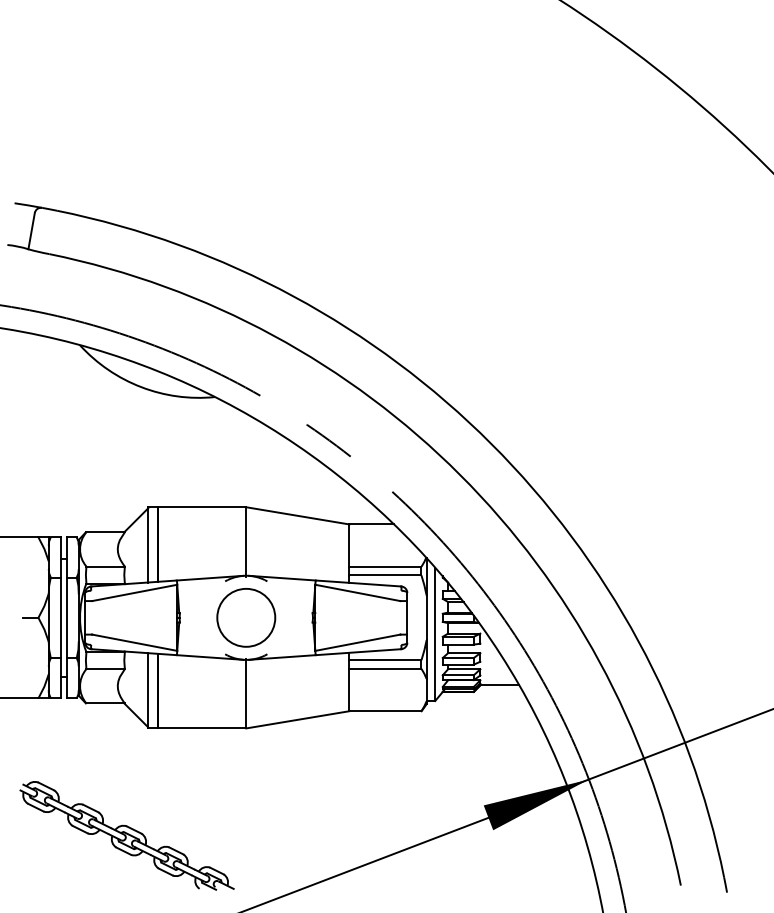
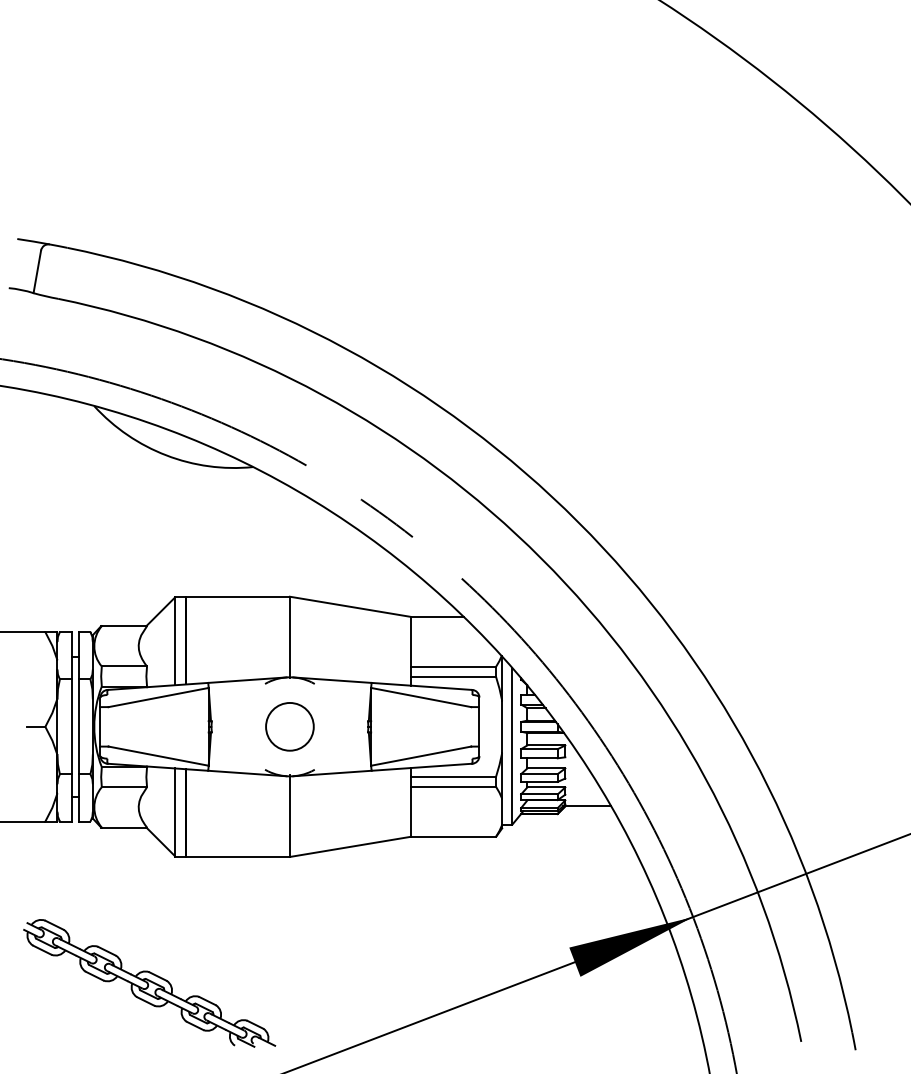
circle: (246, 617) -> (290, 726), size x0.7

